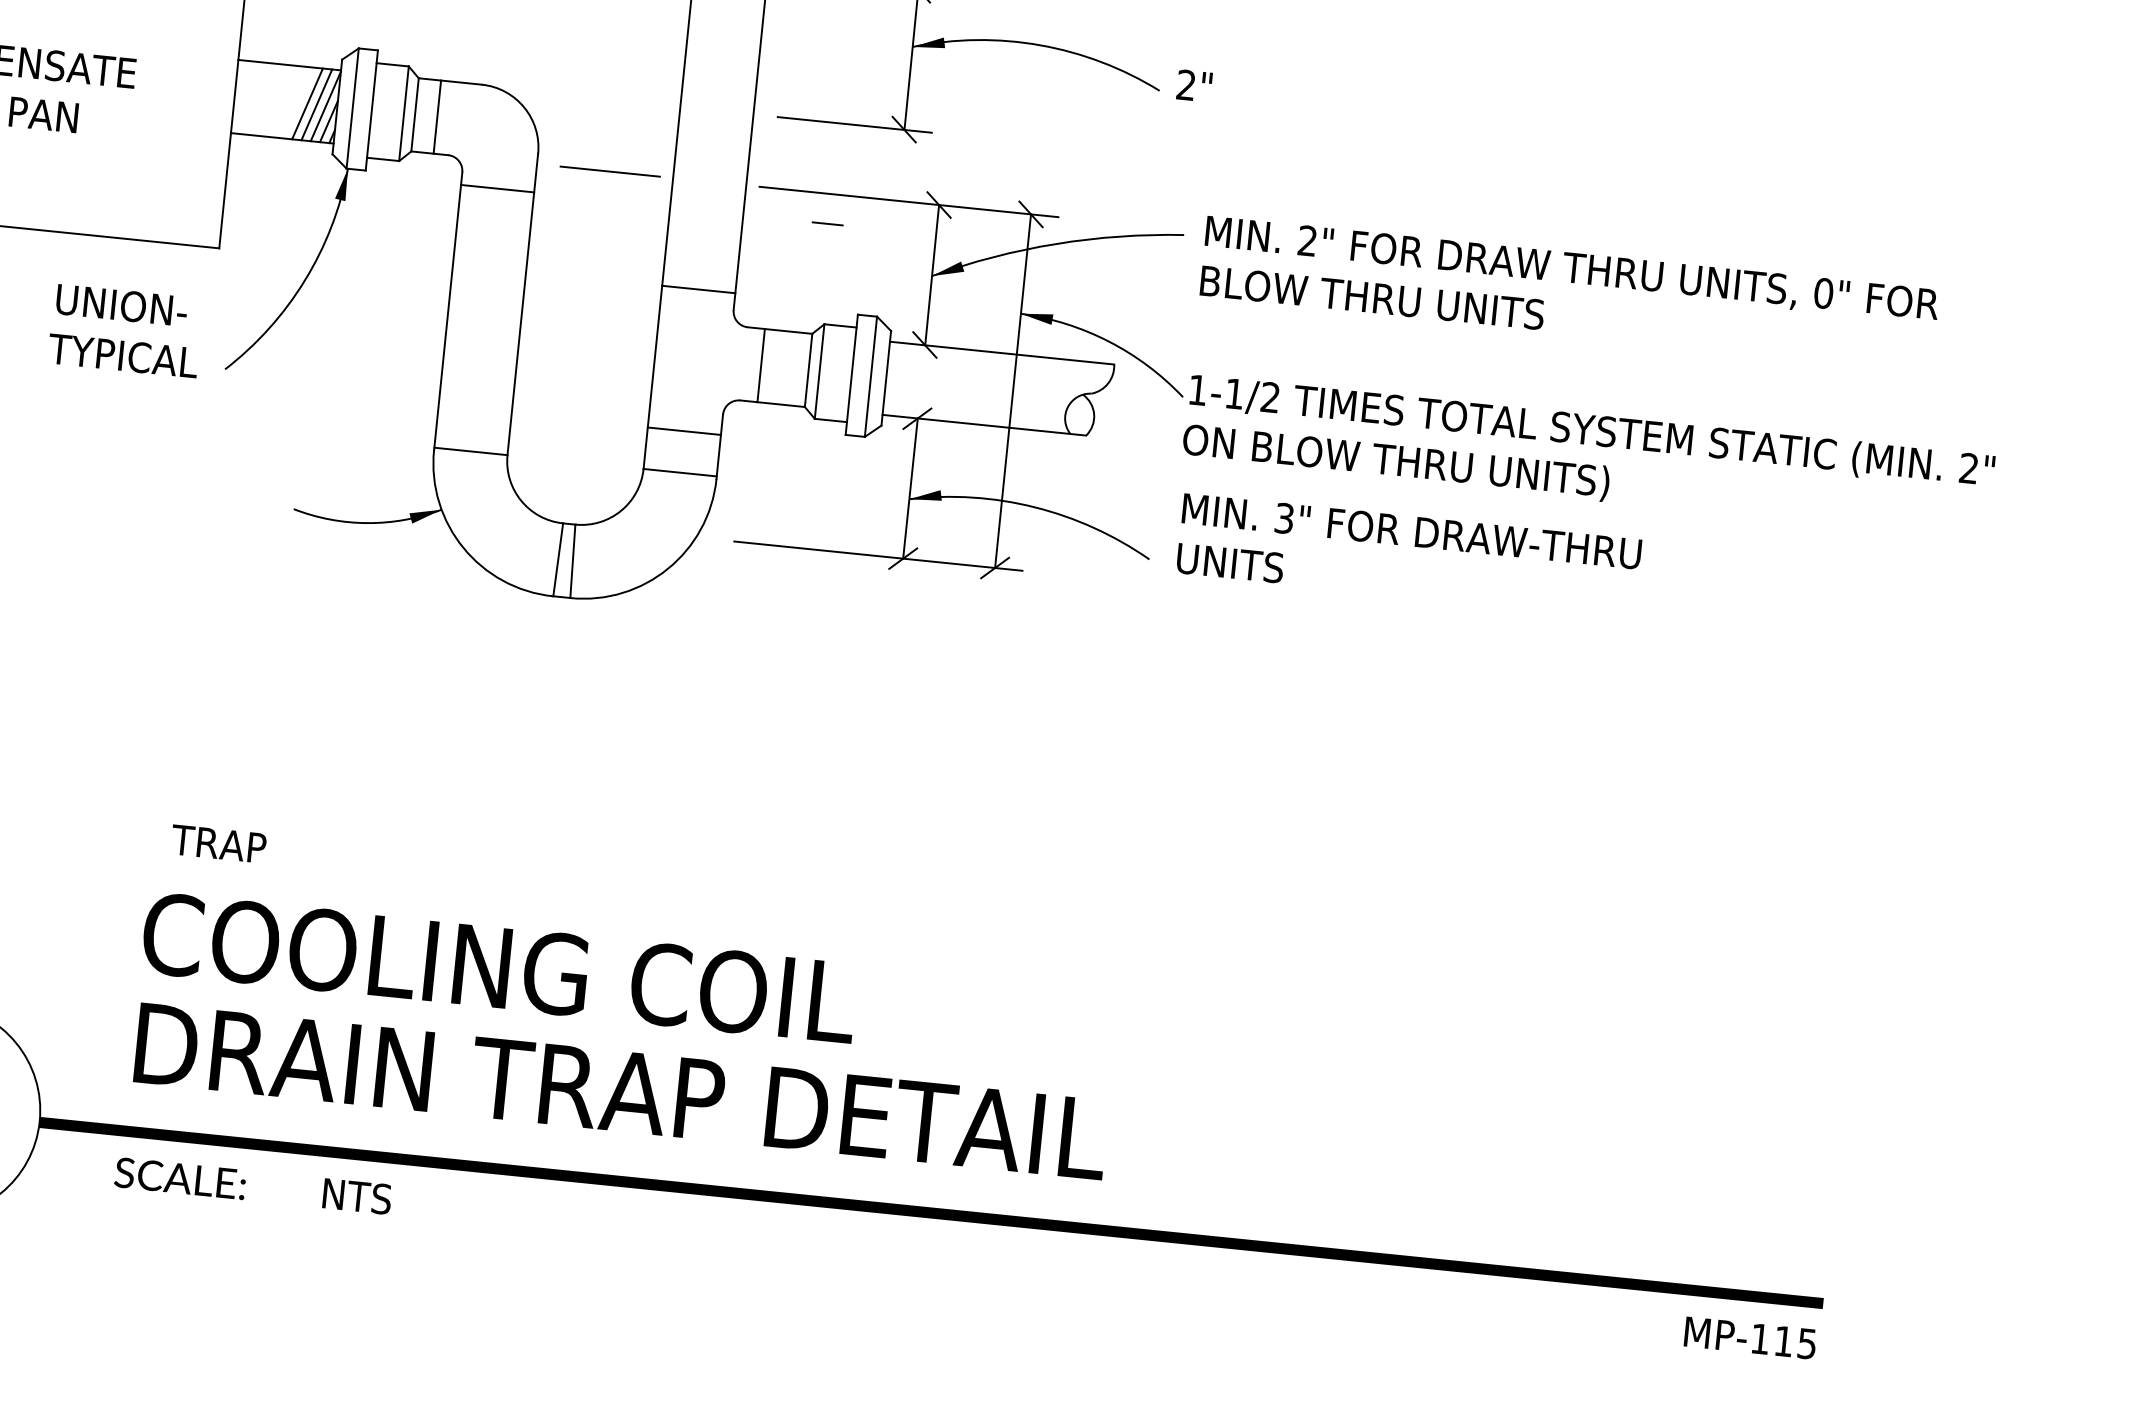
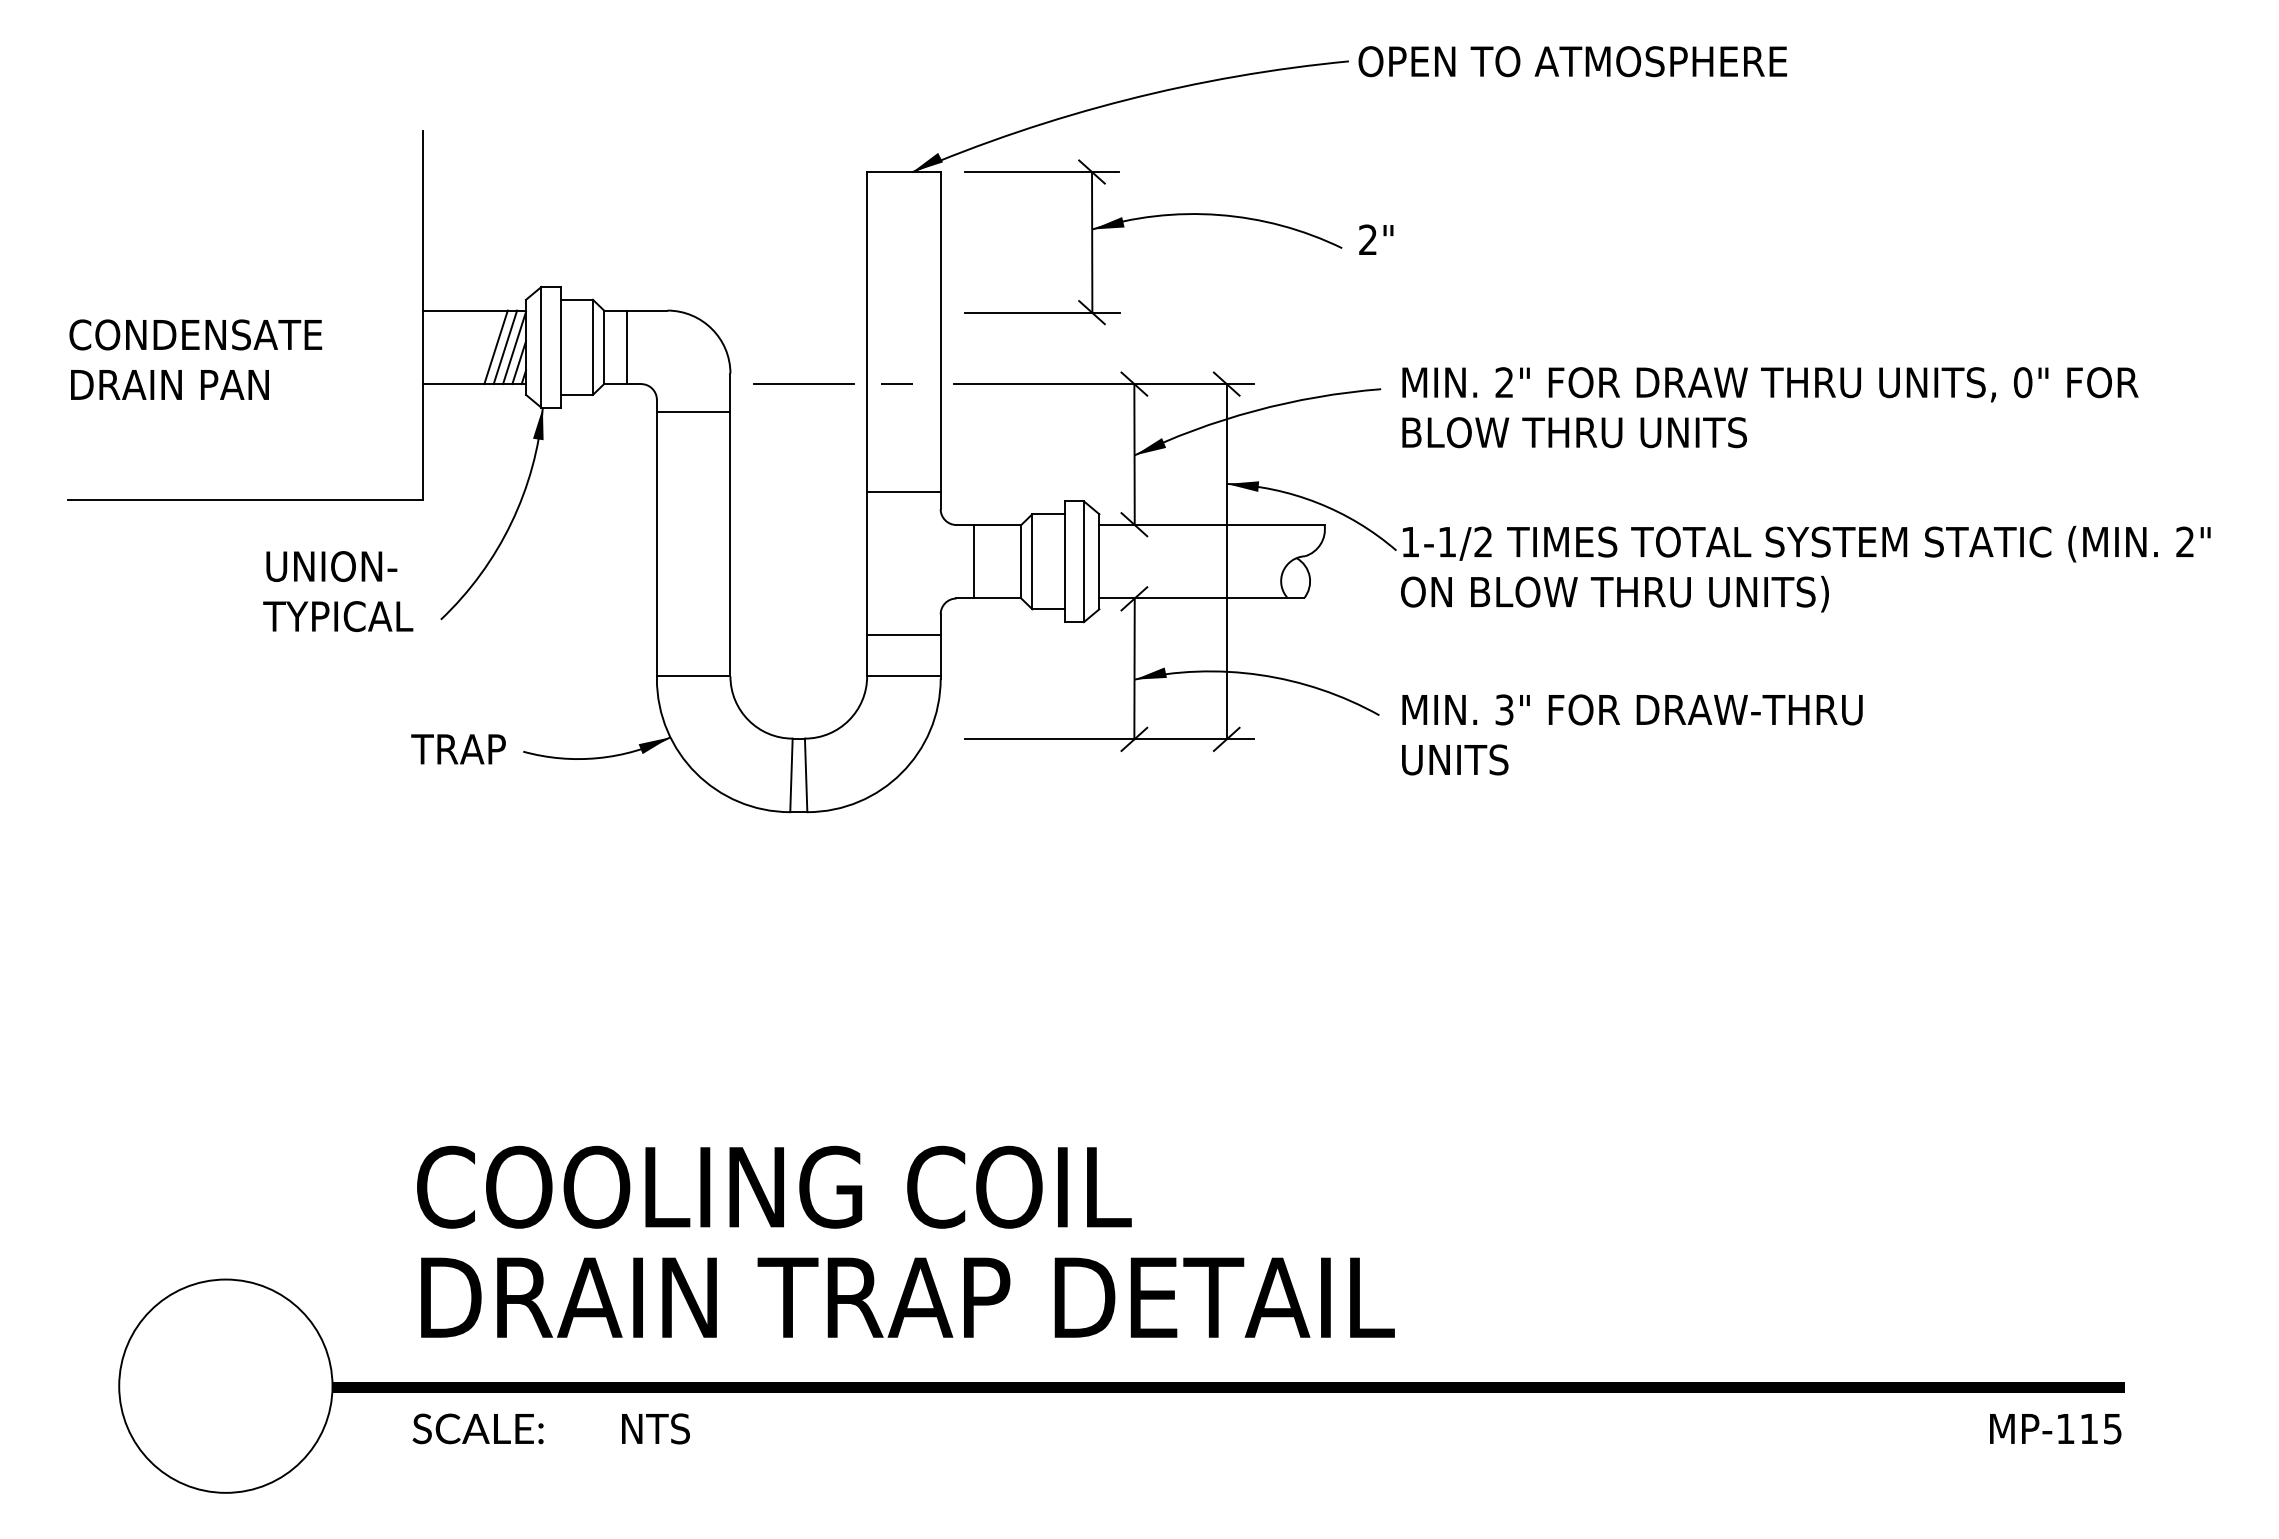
line: (827, 223) -> (896, 383), moved
text: (1409, 555) -> (1632, 734), moved
text: (218, 844) -> (458, 749), moved

